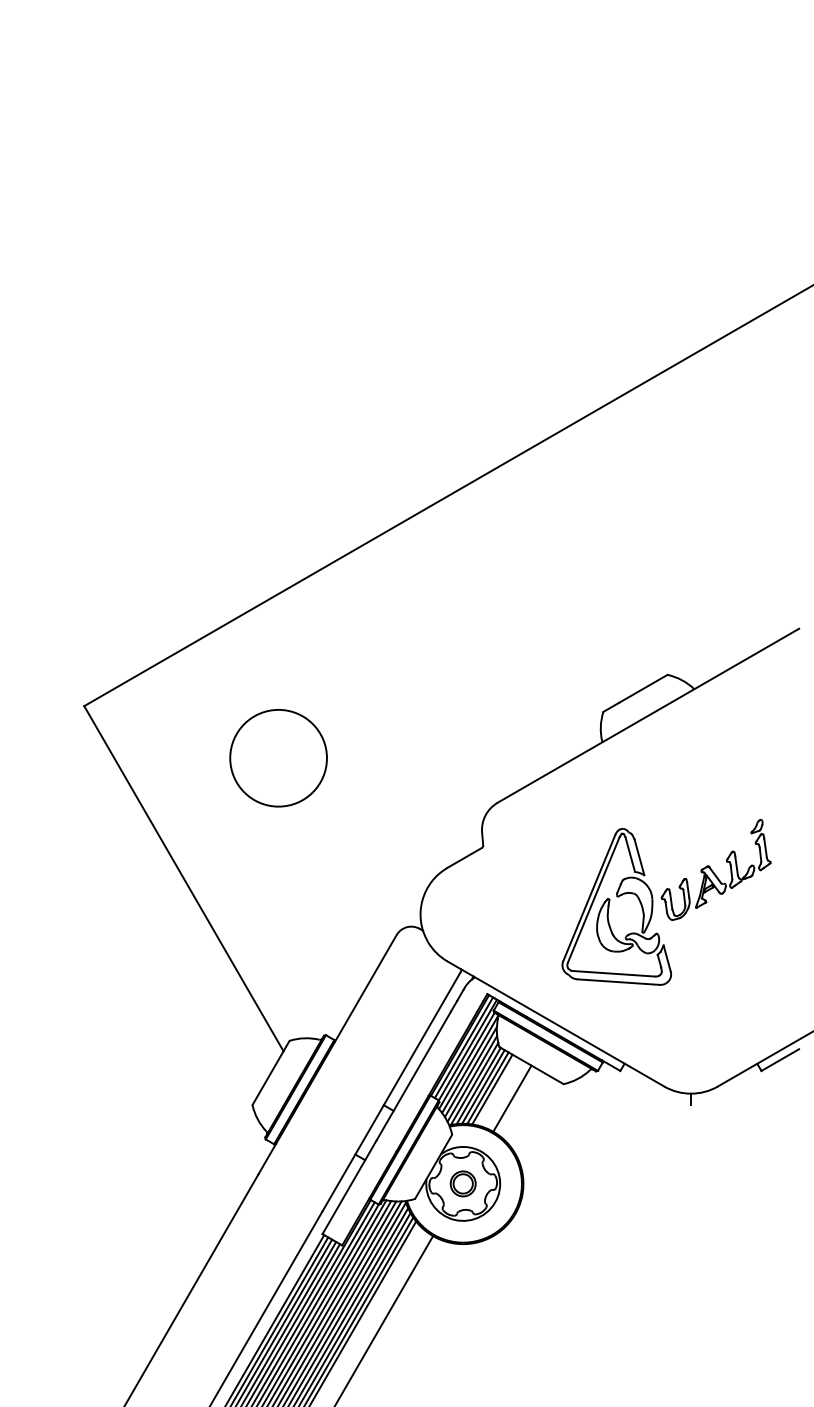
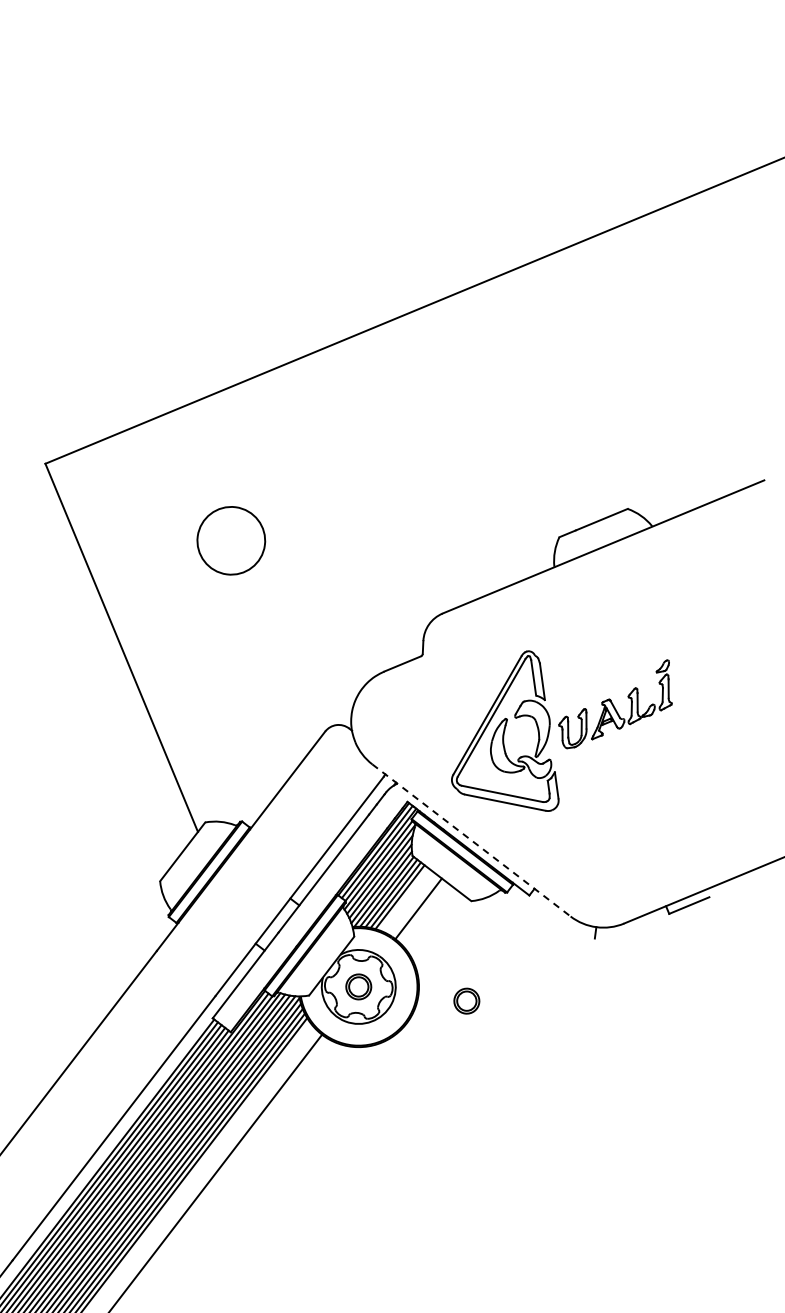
circle: (278, 757) -> (231, 540), size x0.7
part: (666, 901) -> (563, 729), moved
line: (555, 1023) -> (471, 839), solid -> dashed
part: (571, 1183) -> (466, 1000), added

